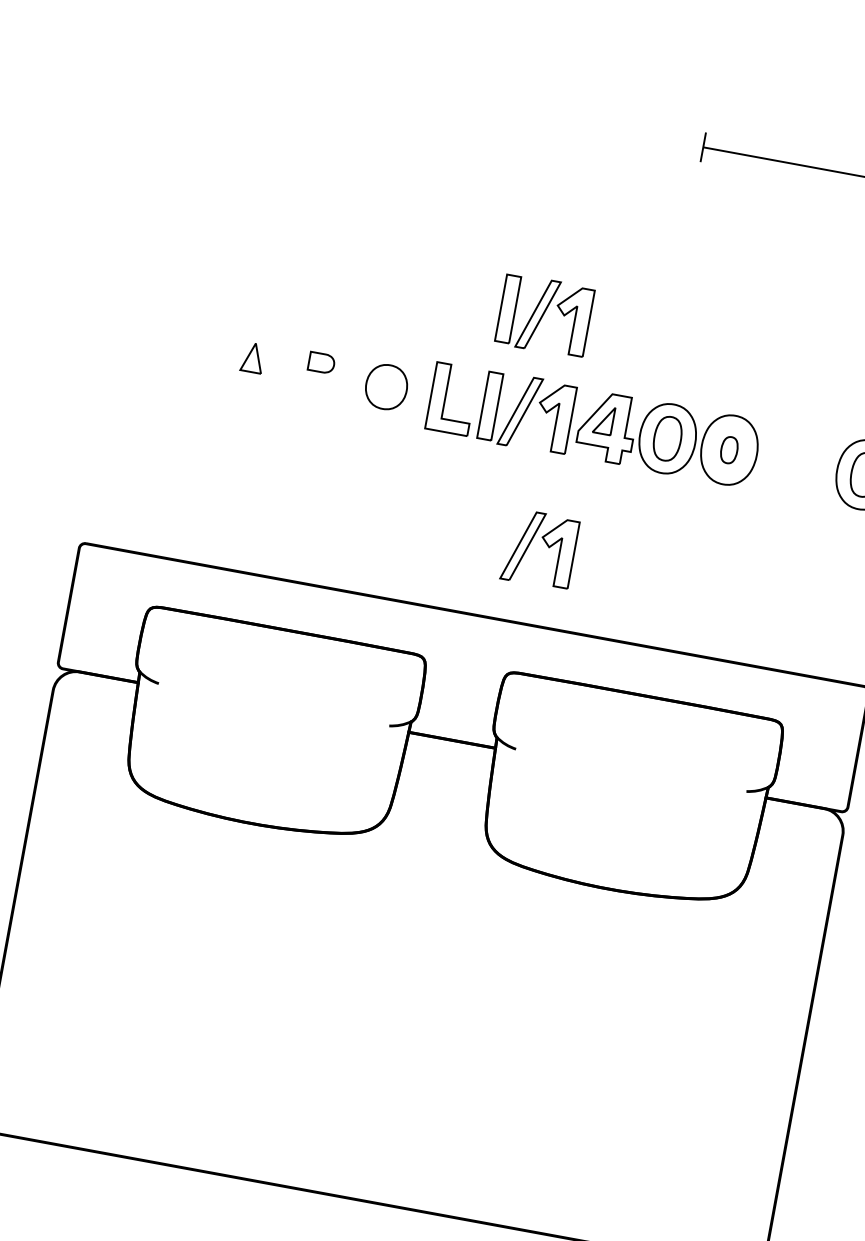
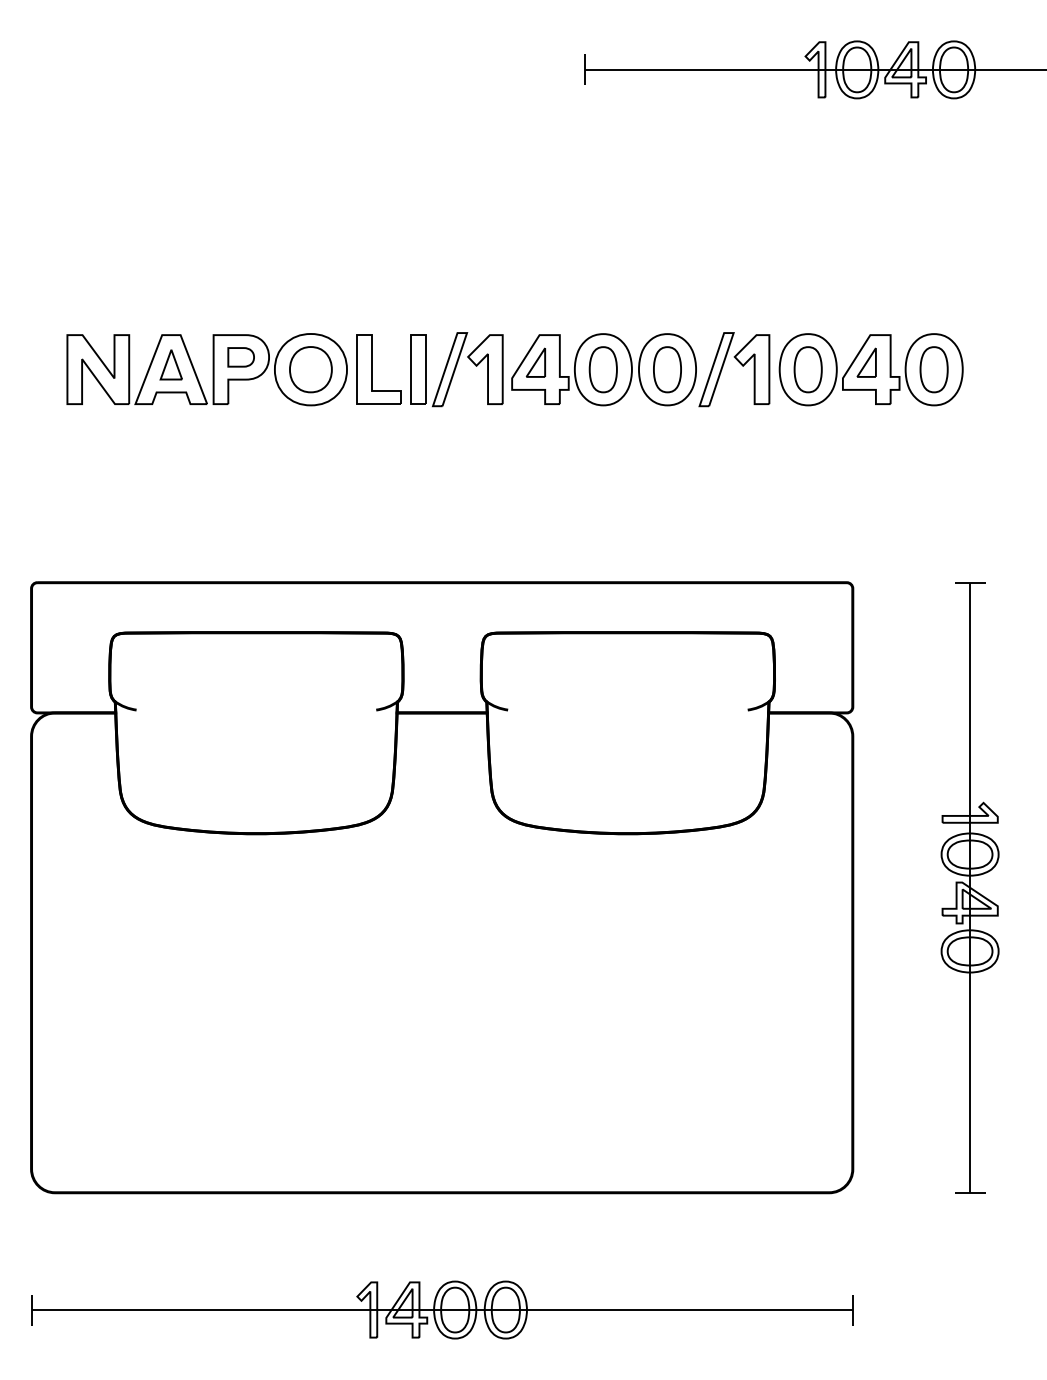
part: (544, 315) -> (456, 268), removed
part: (286, 368) -> (206, 369), added
part: (729, 449) -> (667, 369), size x1.67
part: (546, 544) -> (739, 363), moved

